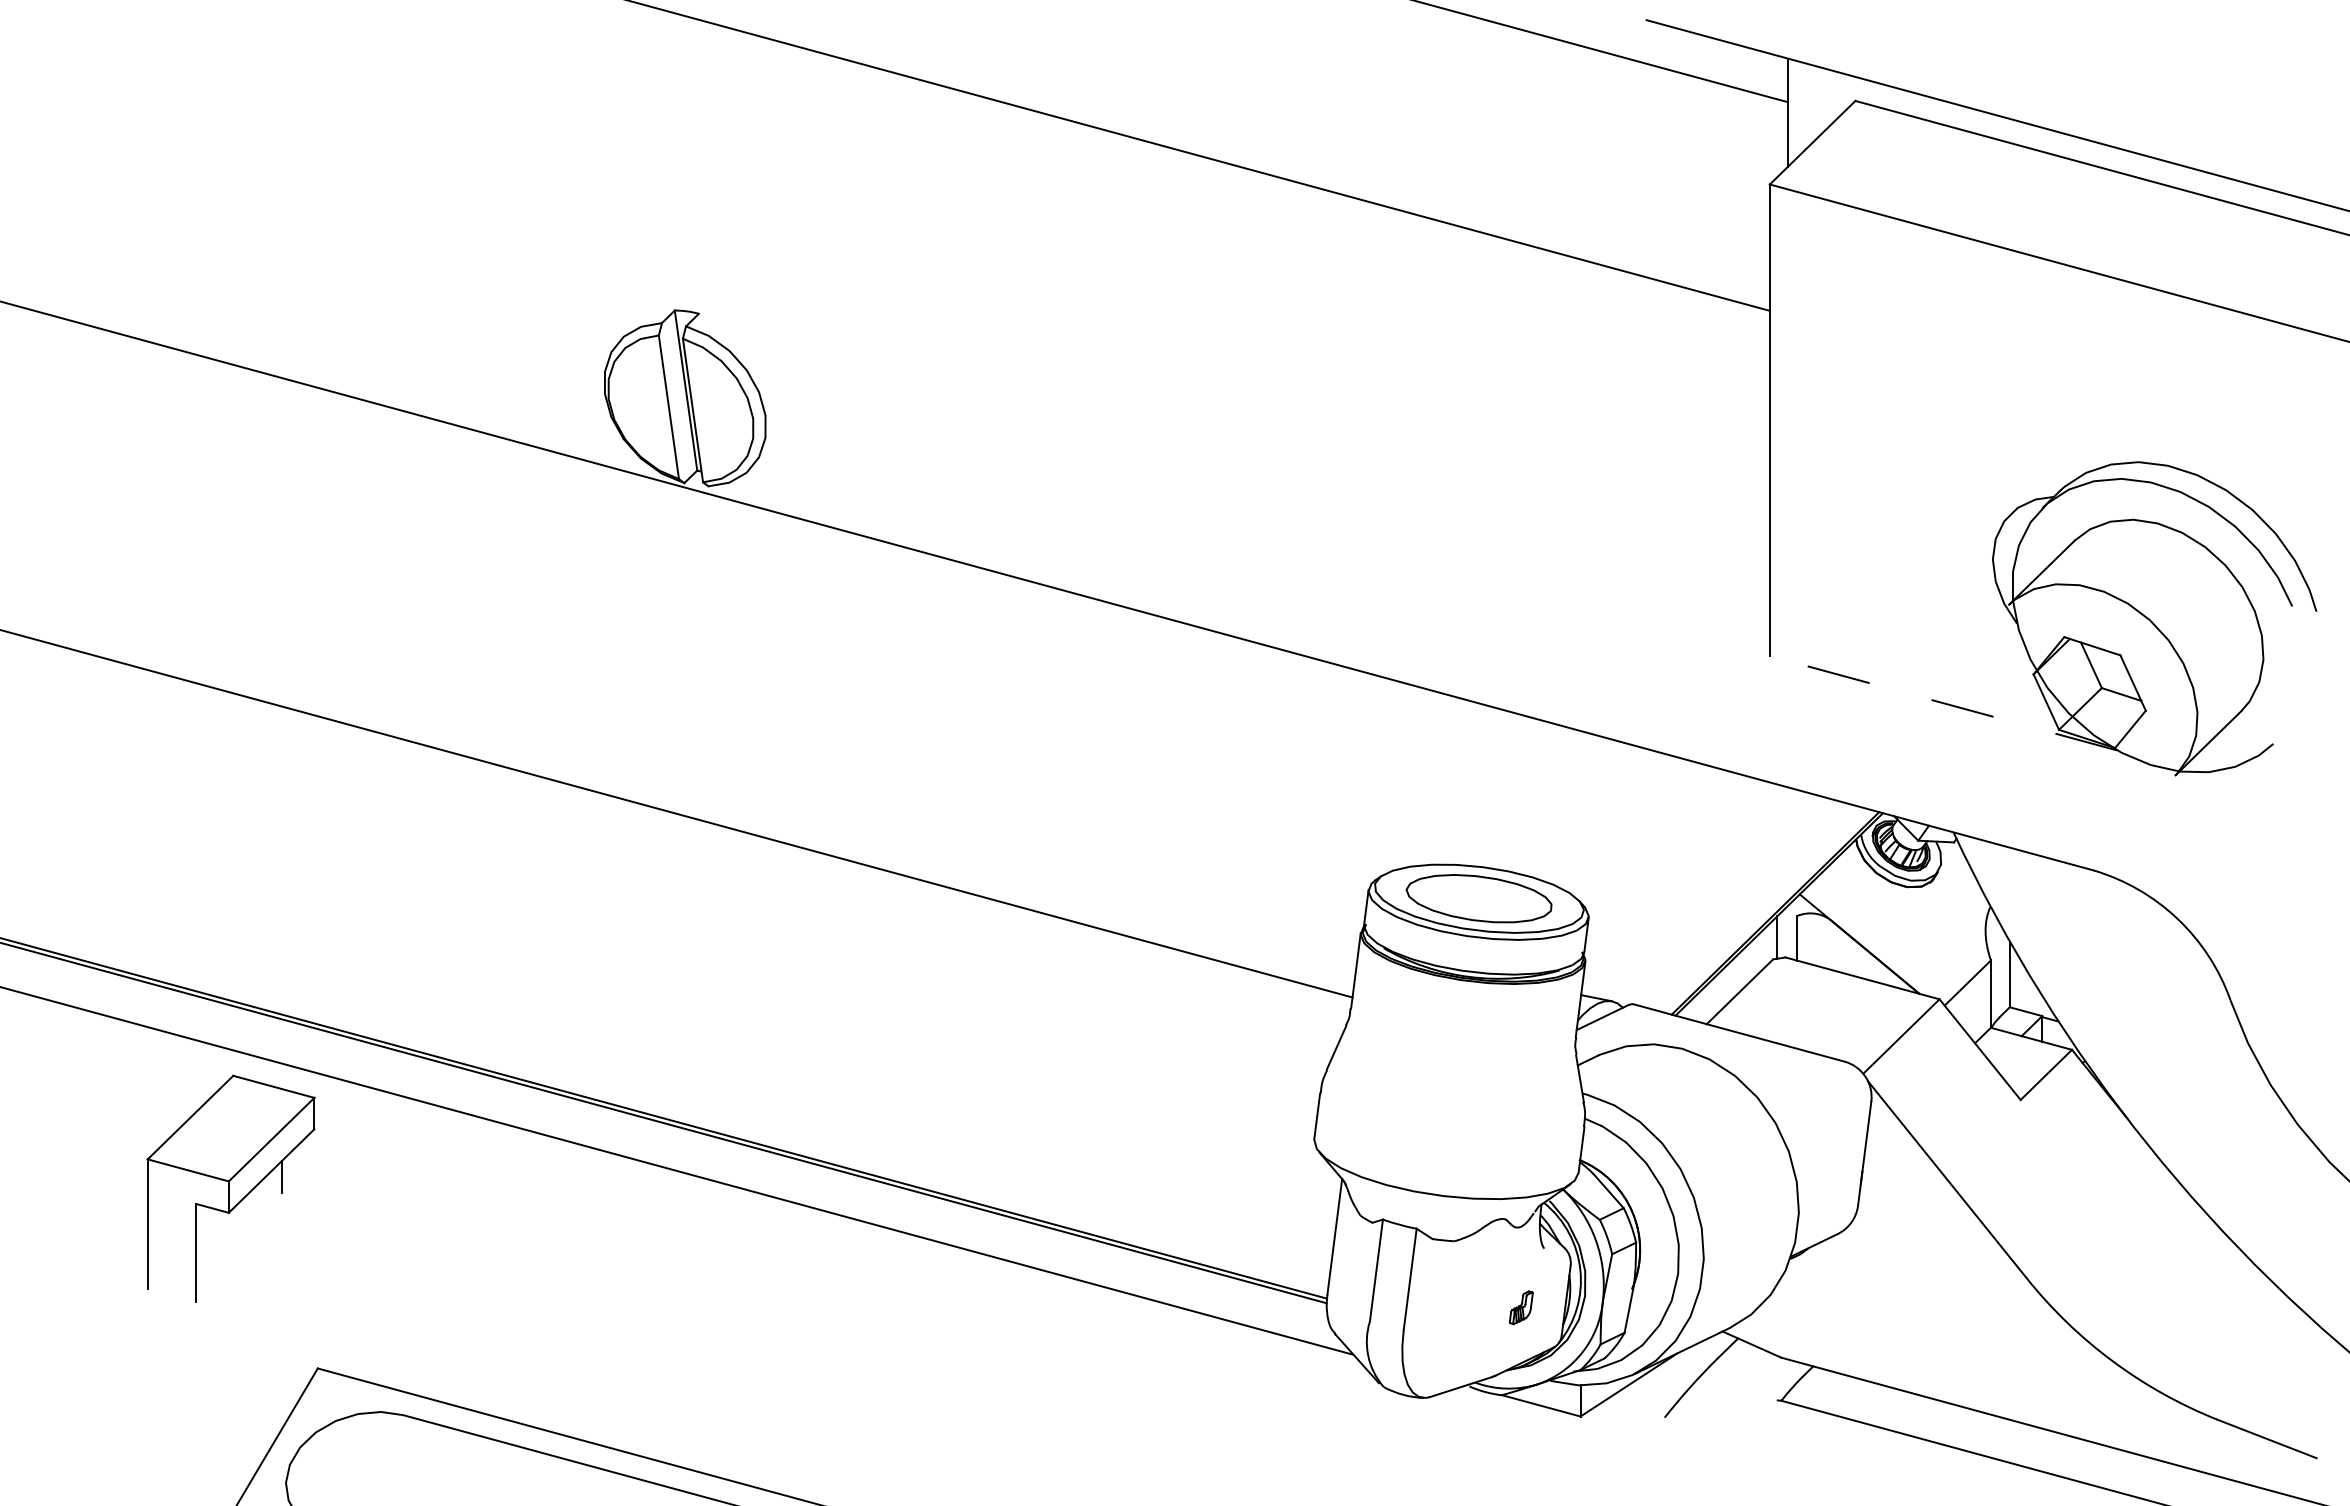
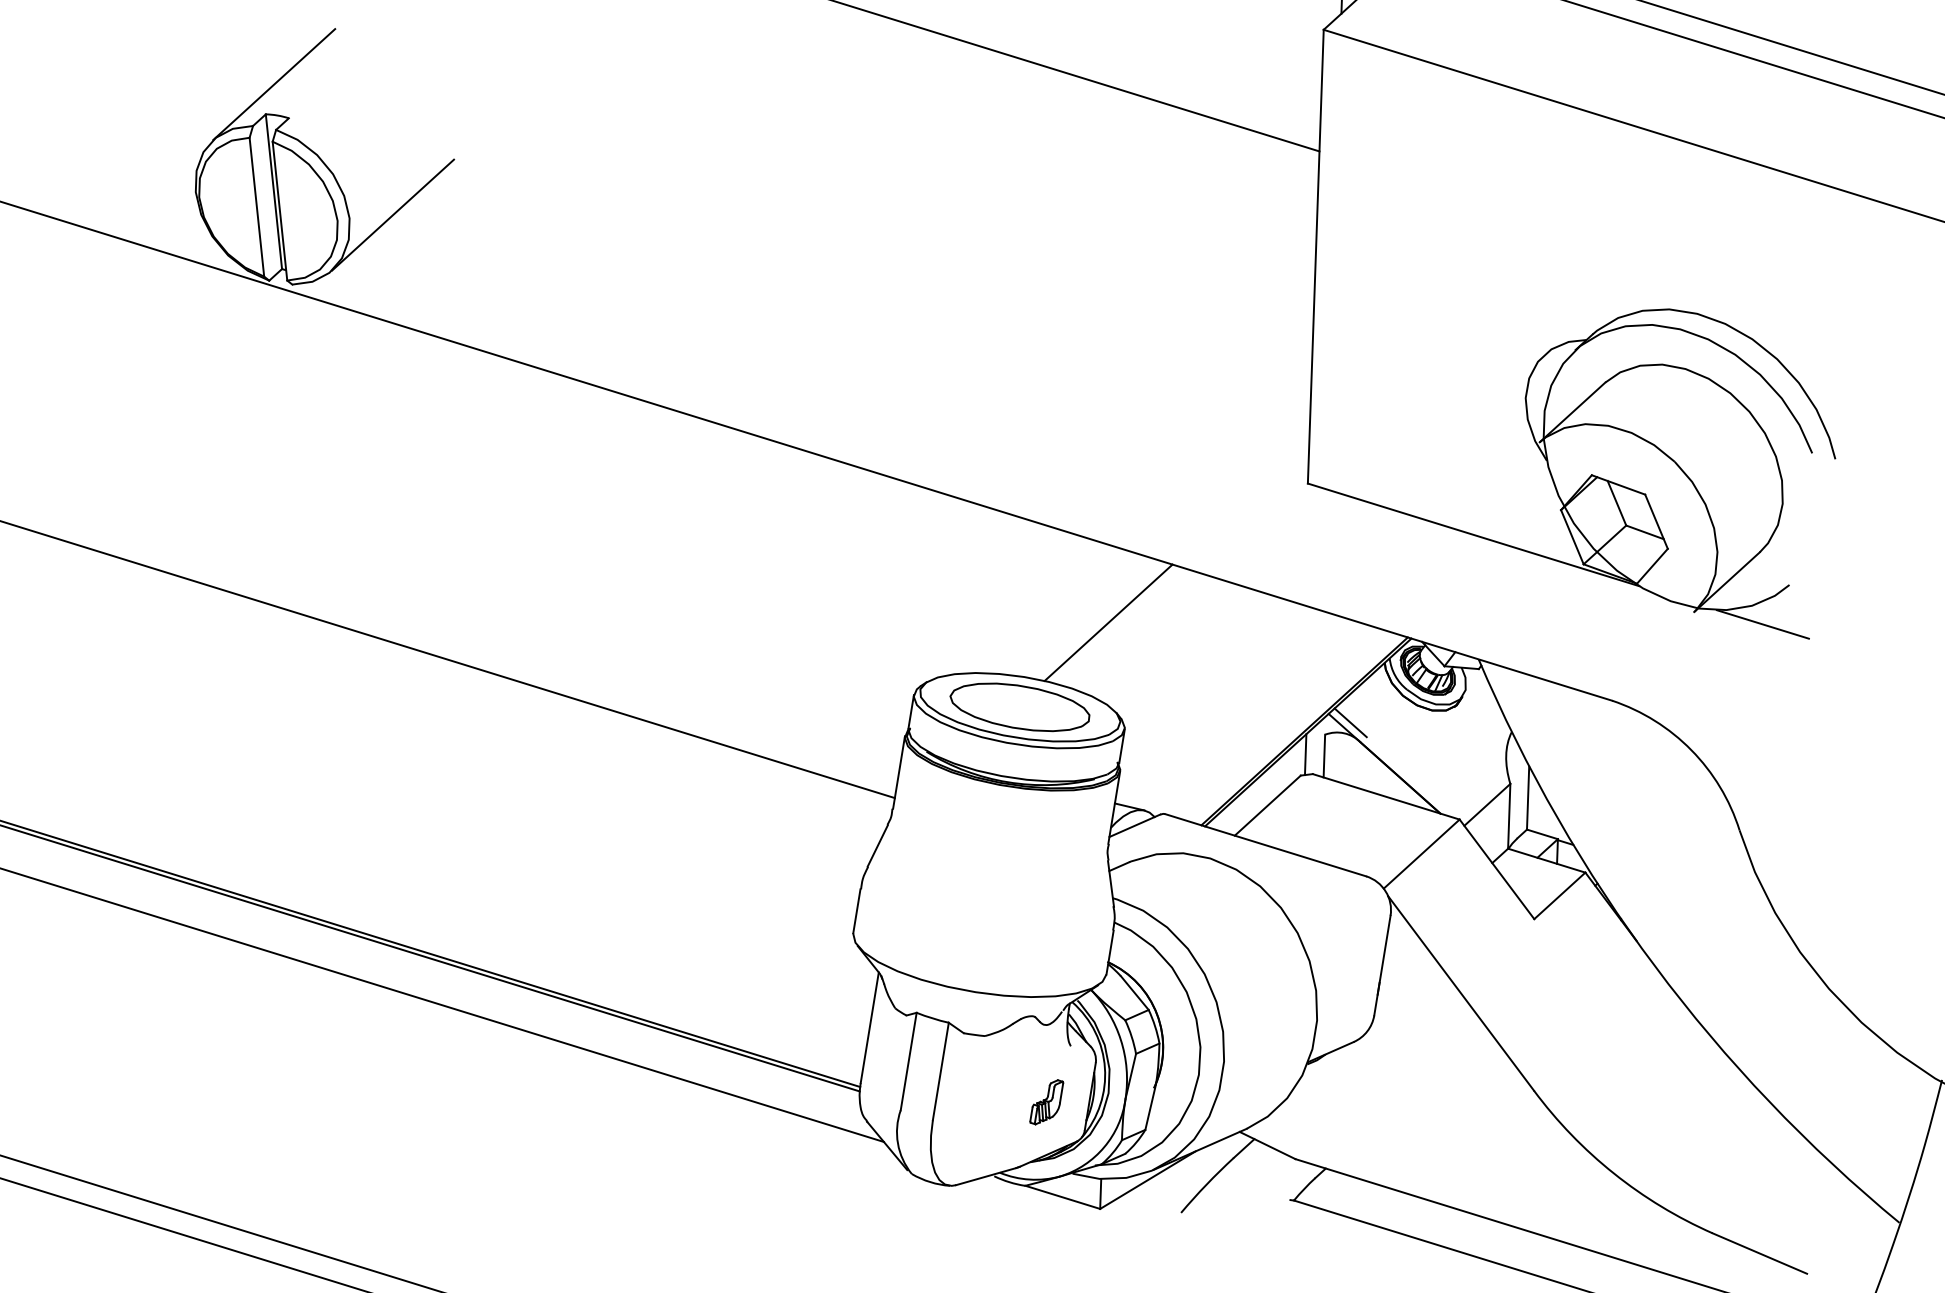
line: (682, 279) -> (274, 84), added
line: (810, 410) -> (393, 215), added
line: (1943, 703) -> (1473, 535), dashed -> solid
line: (2247, 785) -> (1763, 624), added
line: (1567, 807) -> (1108, 622), added
line: (1822, 902) -> (1350, 722), added
part: (1521, 1307) -> (1047, 1102), size x1.43

